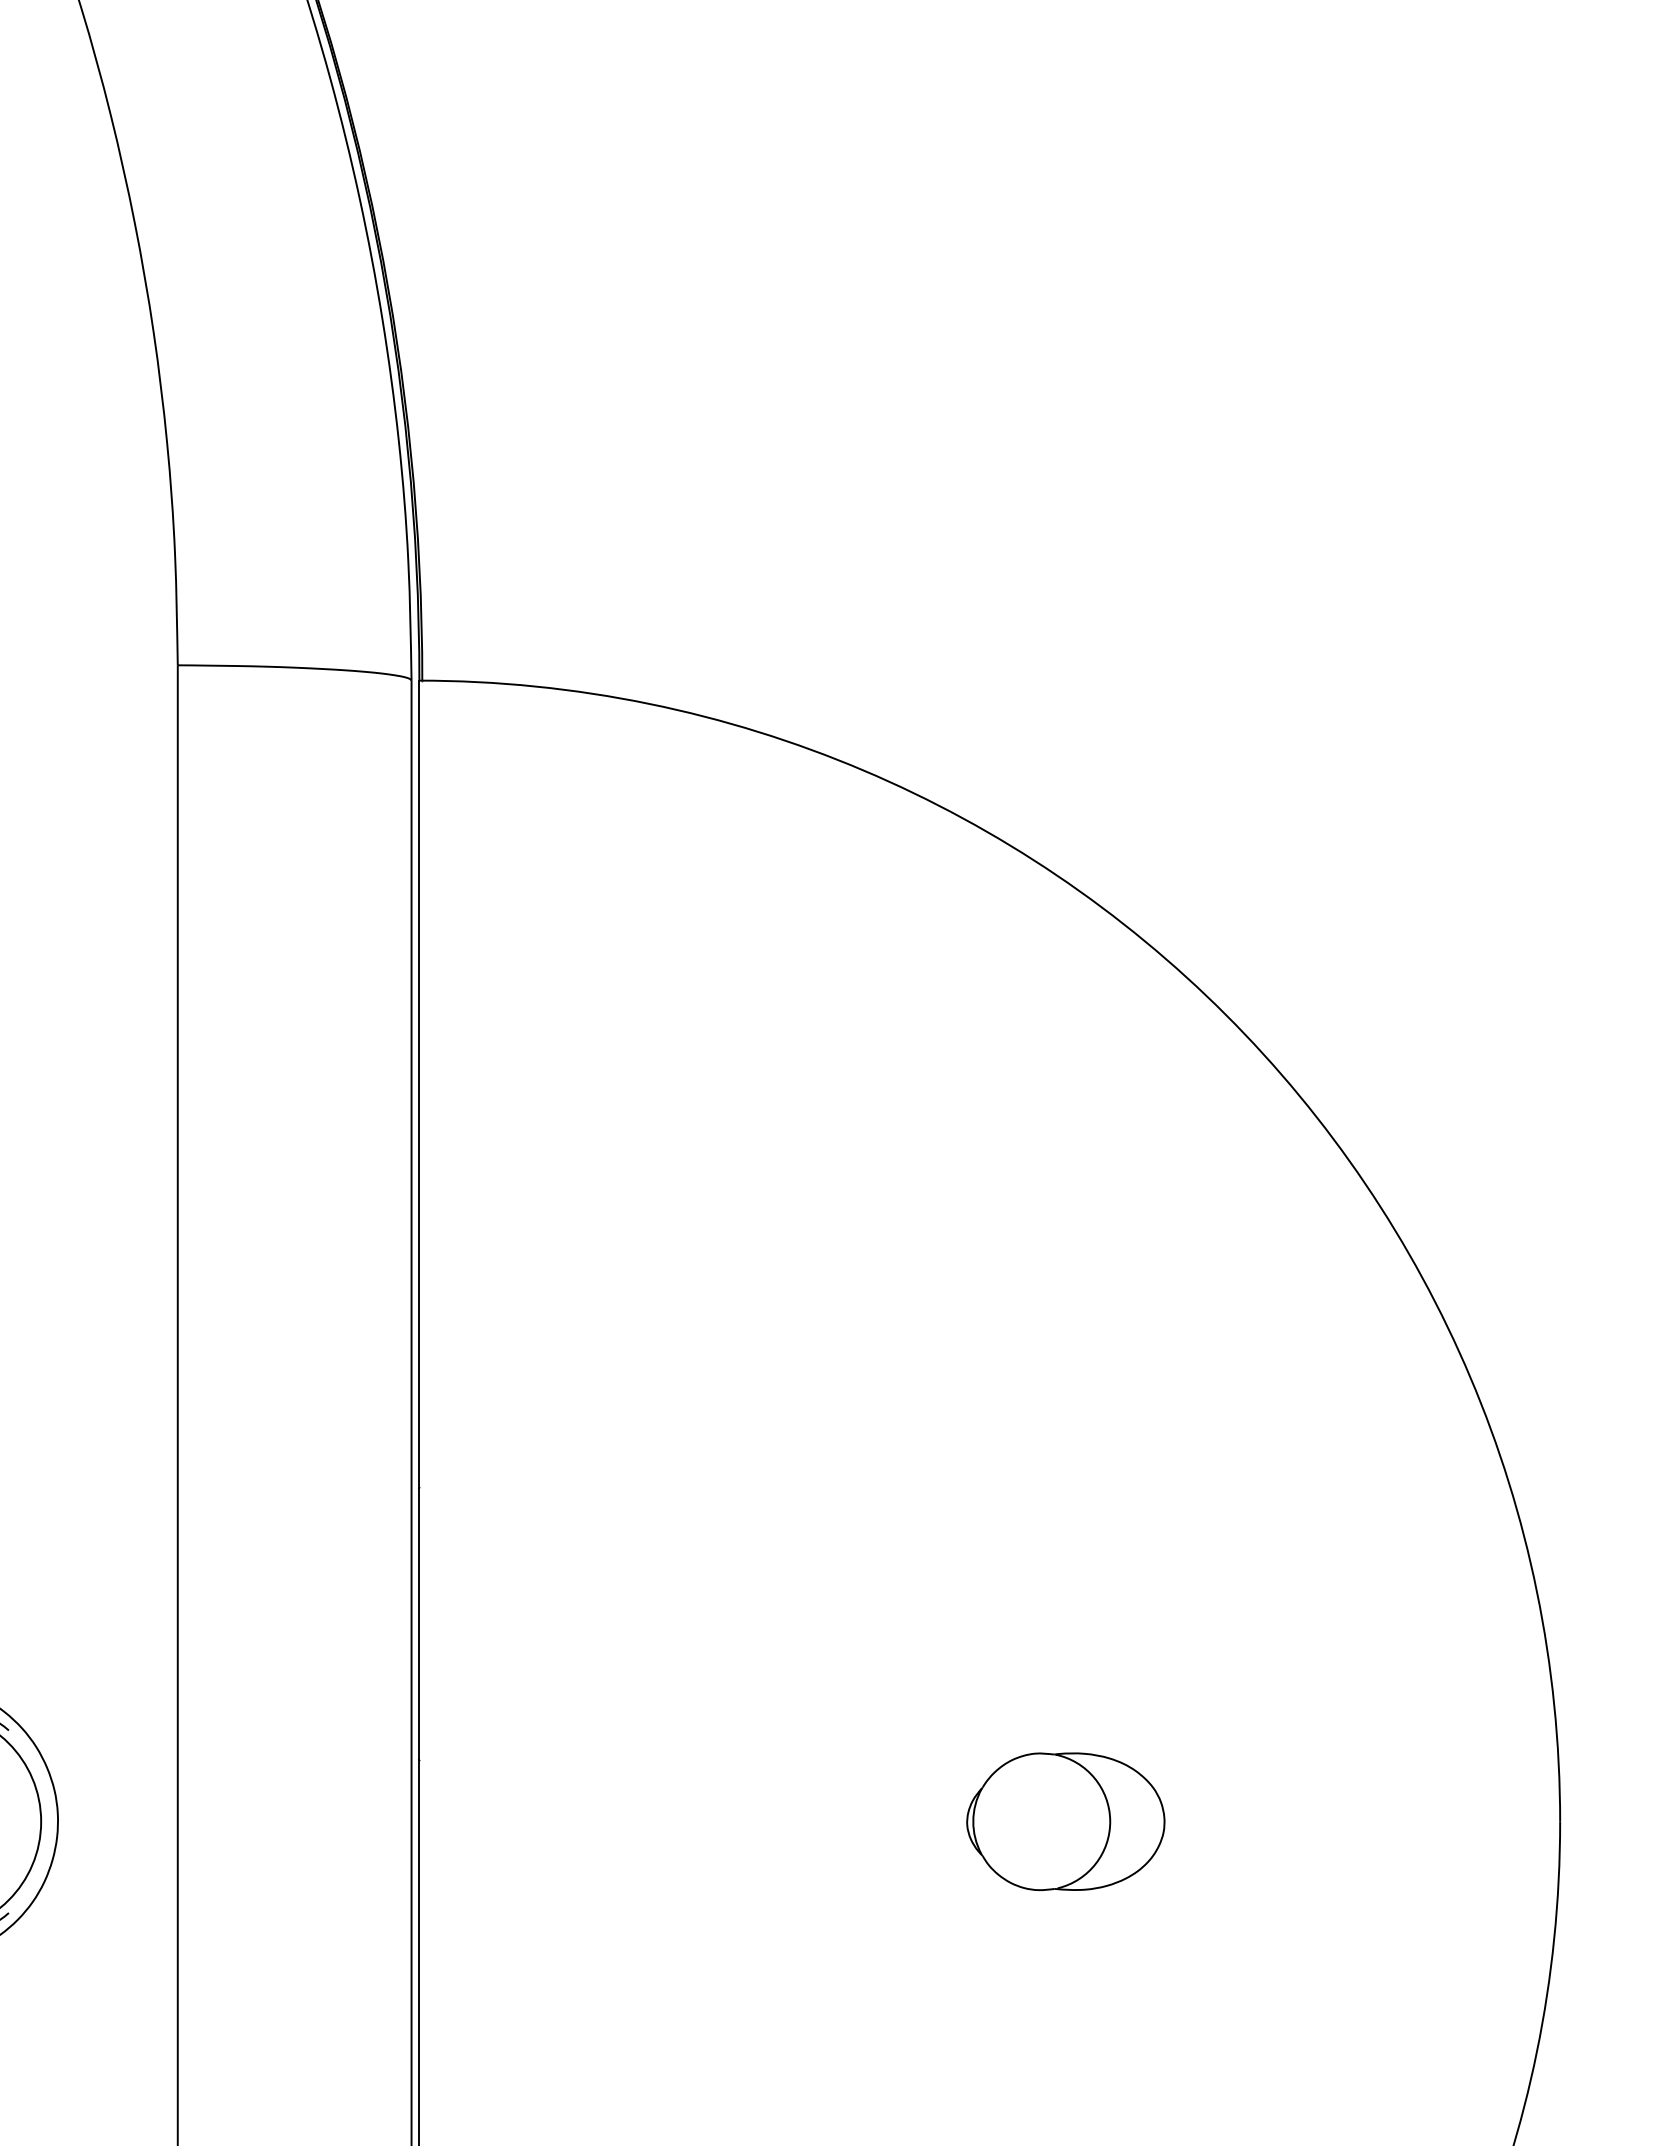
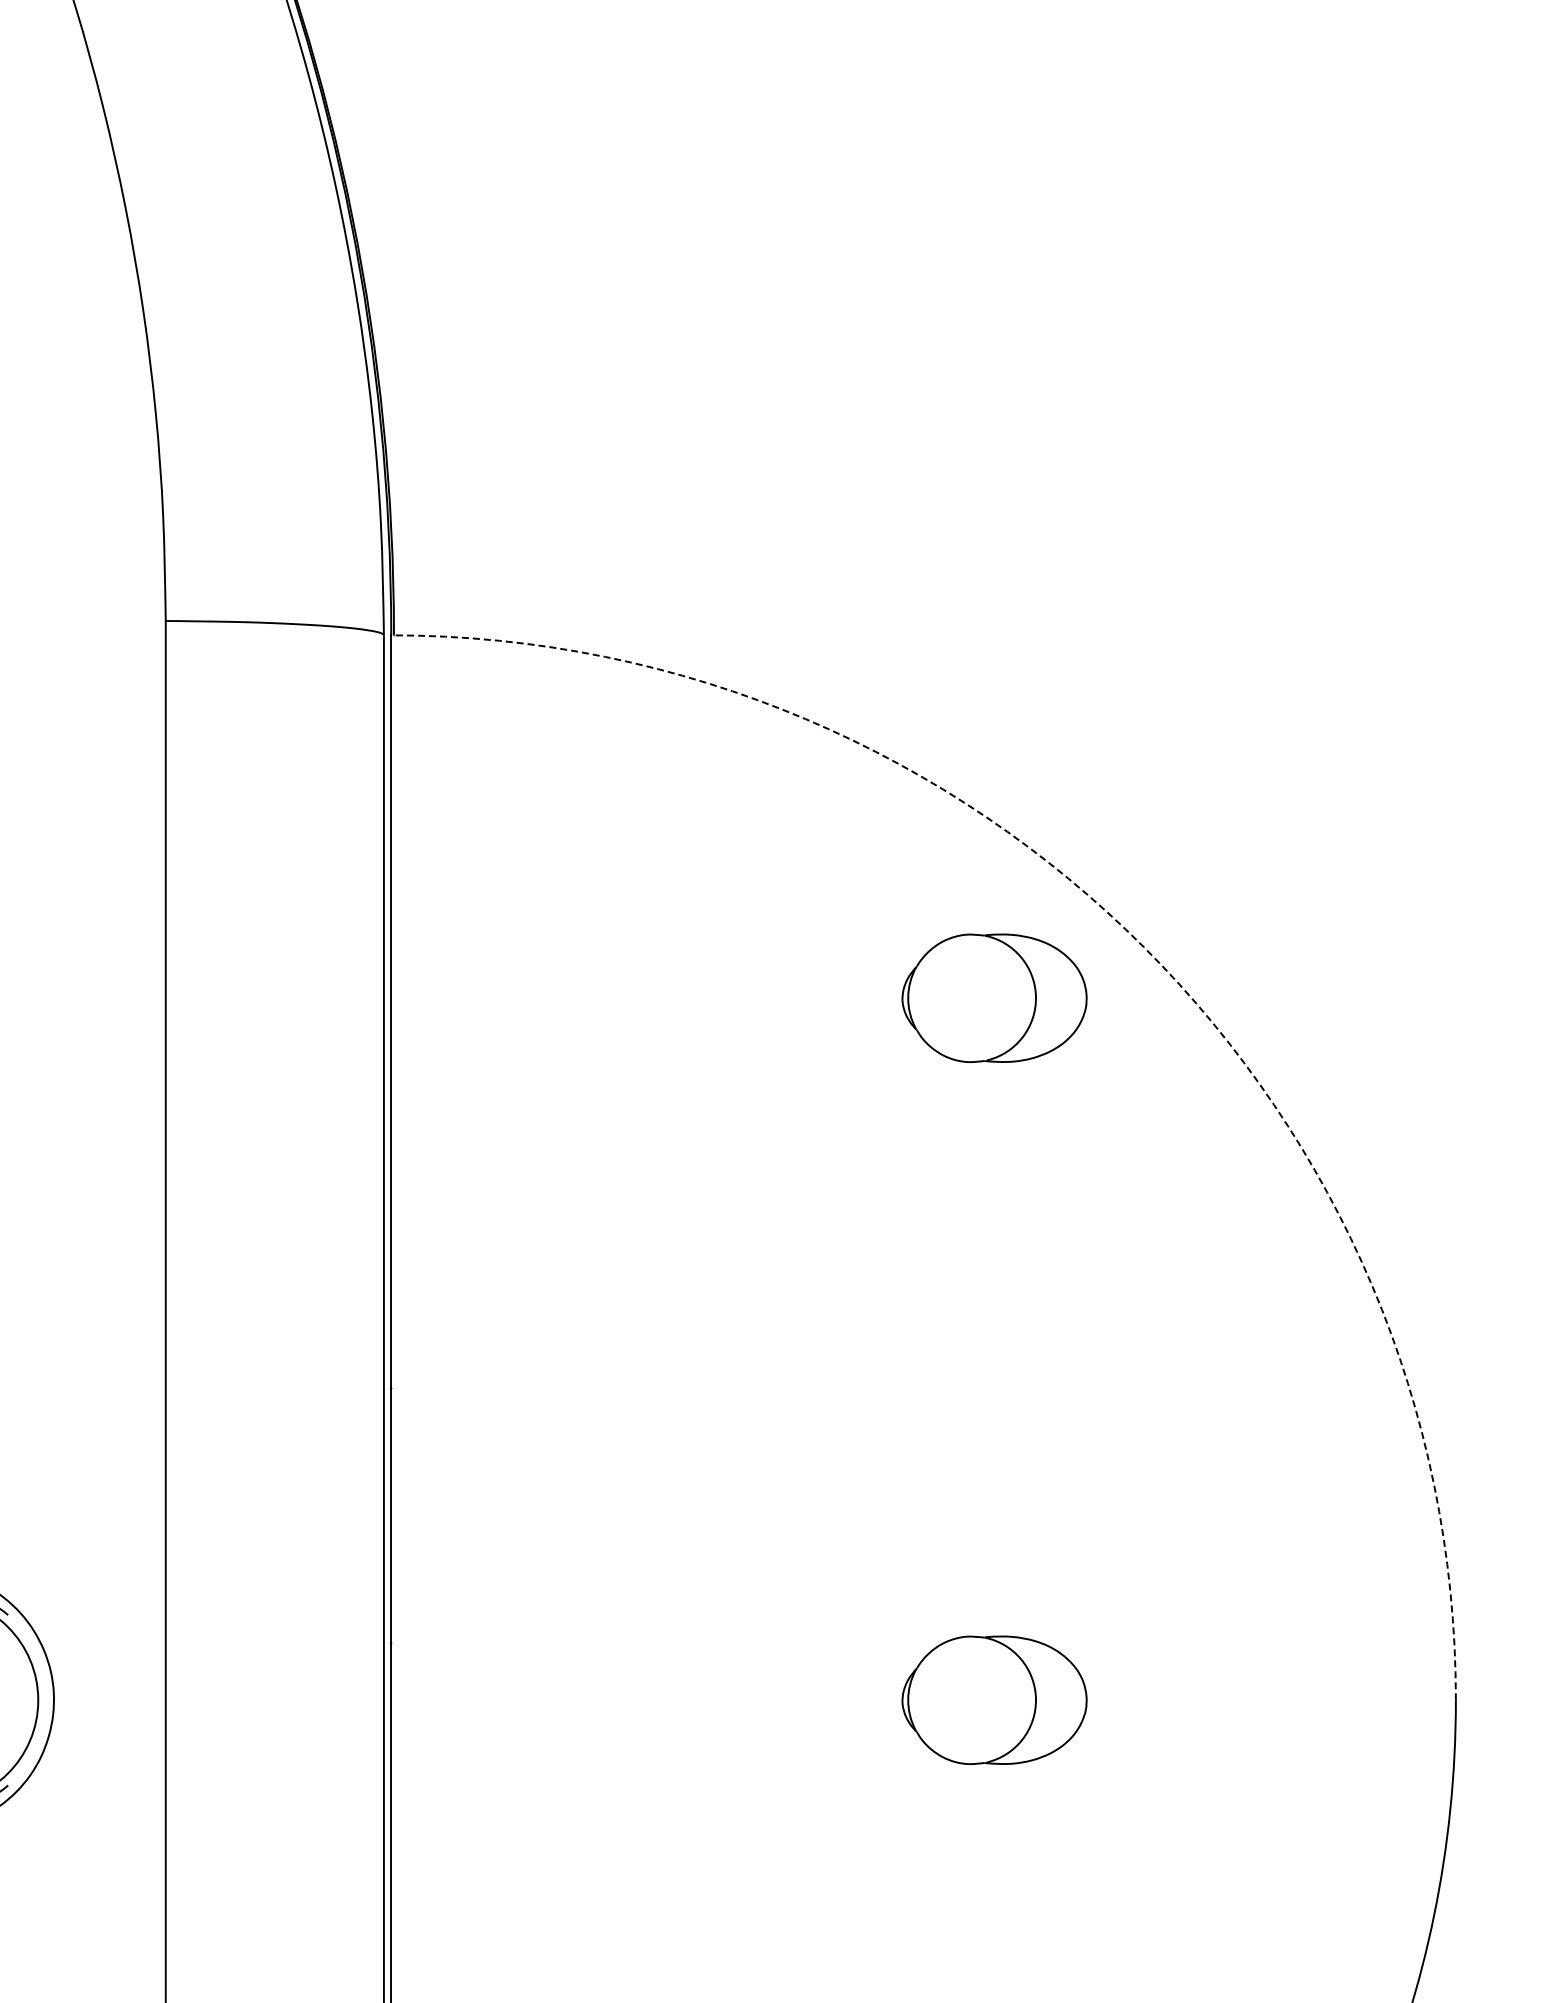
arc: (1225, 1015) -> (1143, 947), solid -> dashed
part: (1065, 1068) -> (994, 997), added

